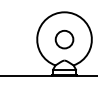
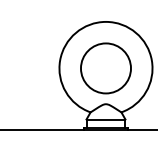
circle: (64, 39) -> (105, 68), size x1.67

